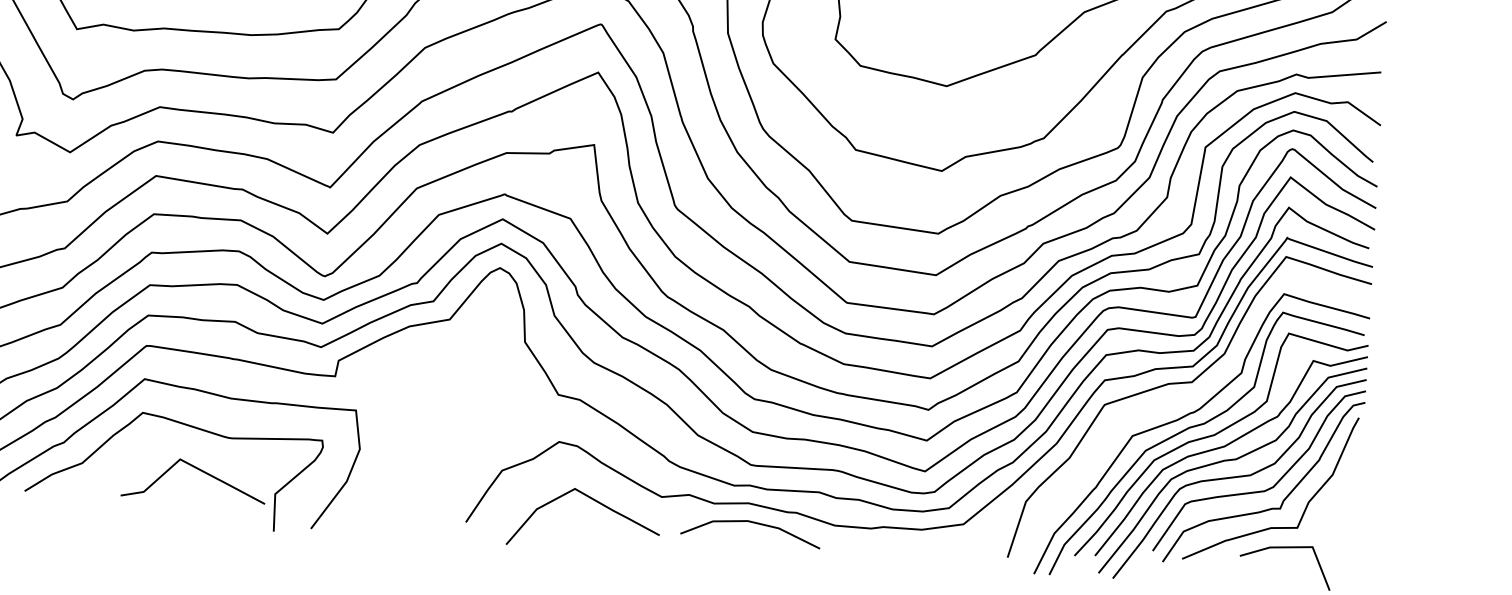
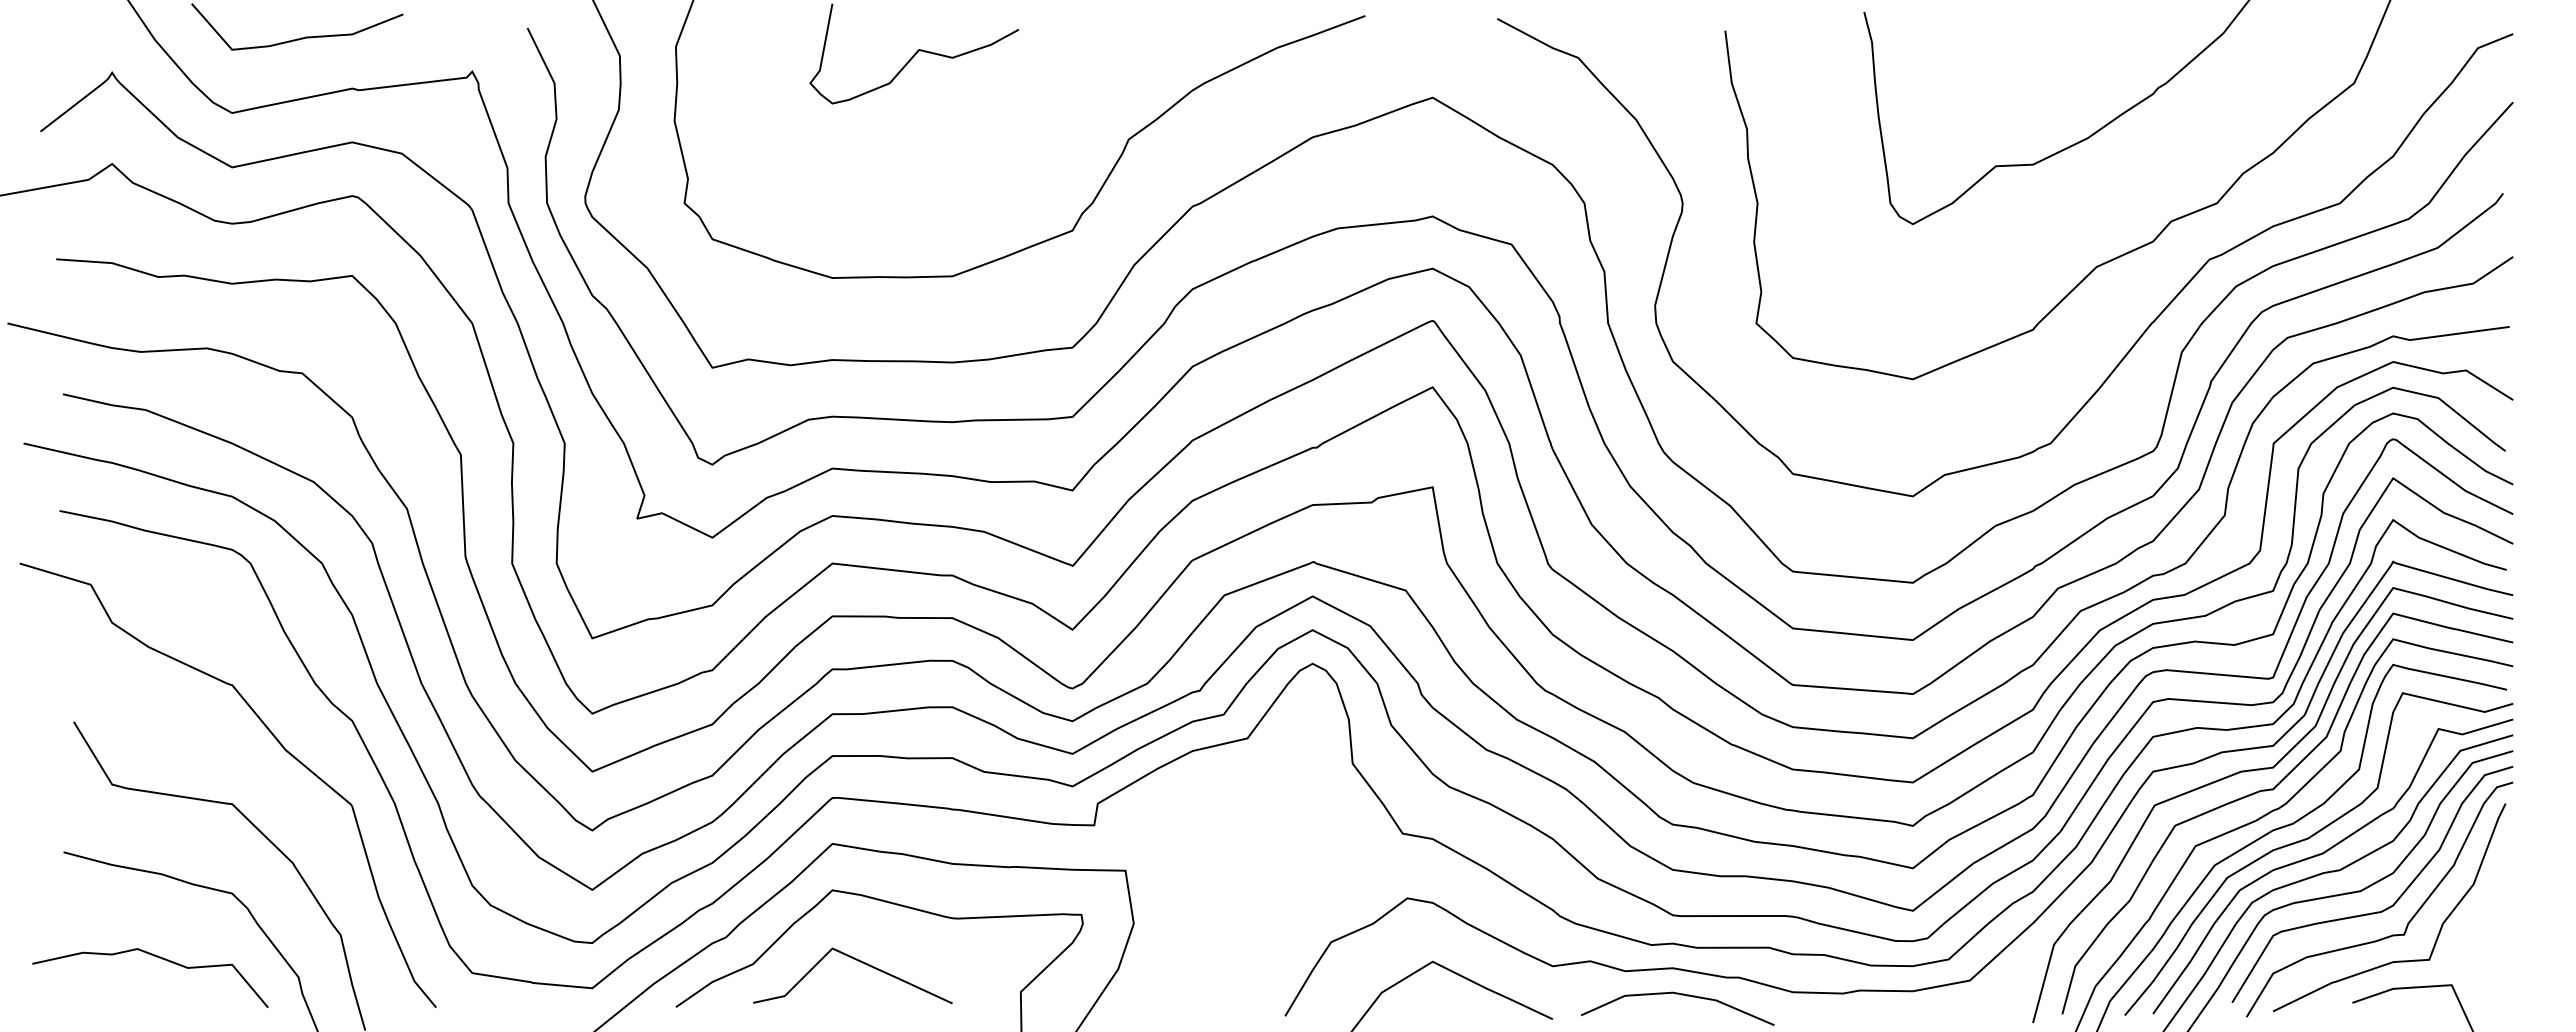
curve: (1191, 398) -> (2273, 790), added
curve: (198, 469) -> (858, 961), moved

